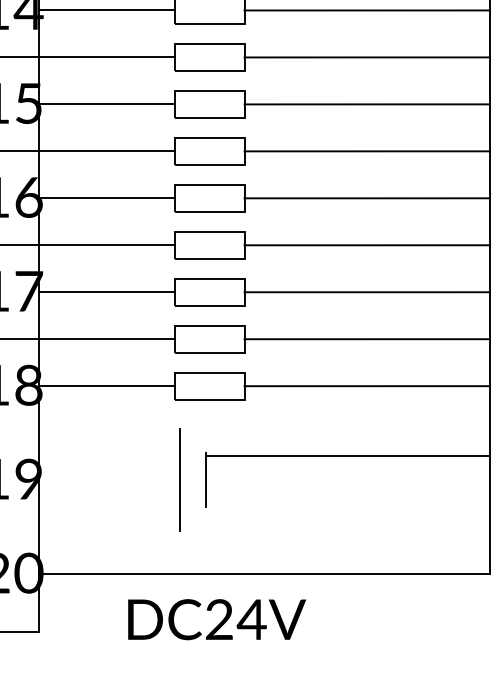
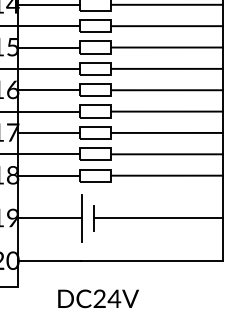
line: (346, 456) -> (157, 218), moved
line: (109, 480) -> (49, 218), added
text: (216, 618) -> (98, 298), moved

